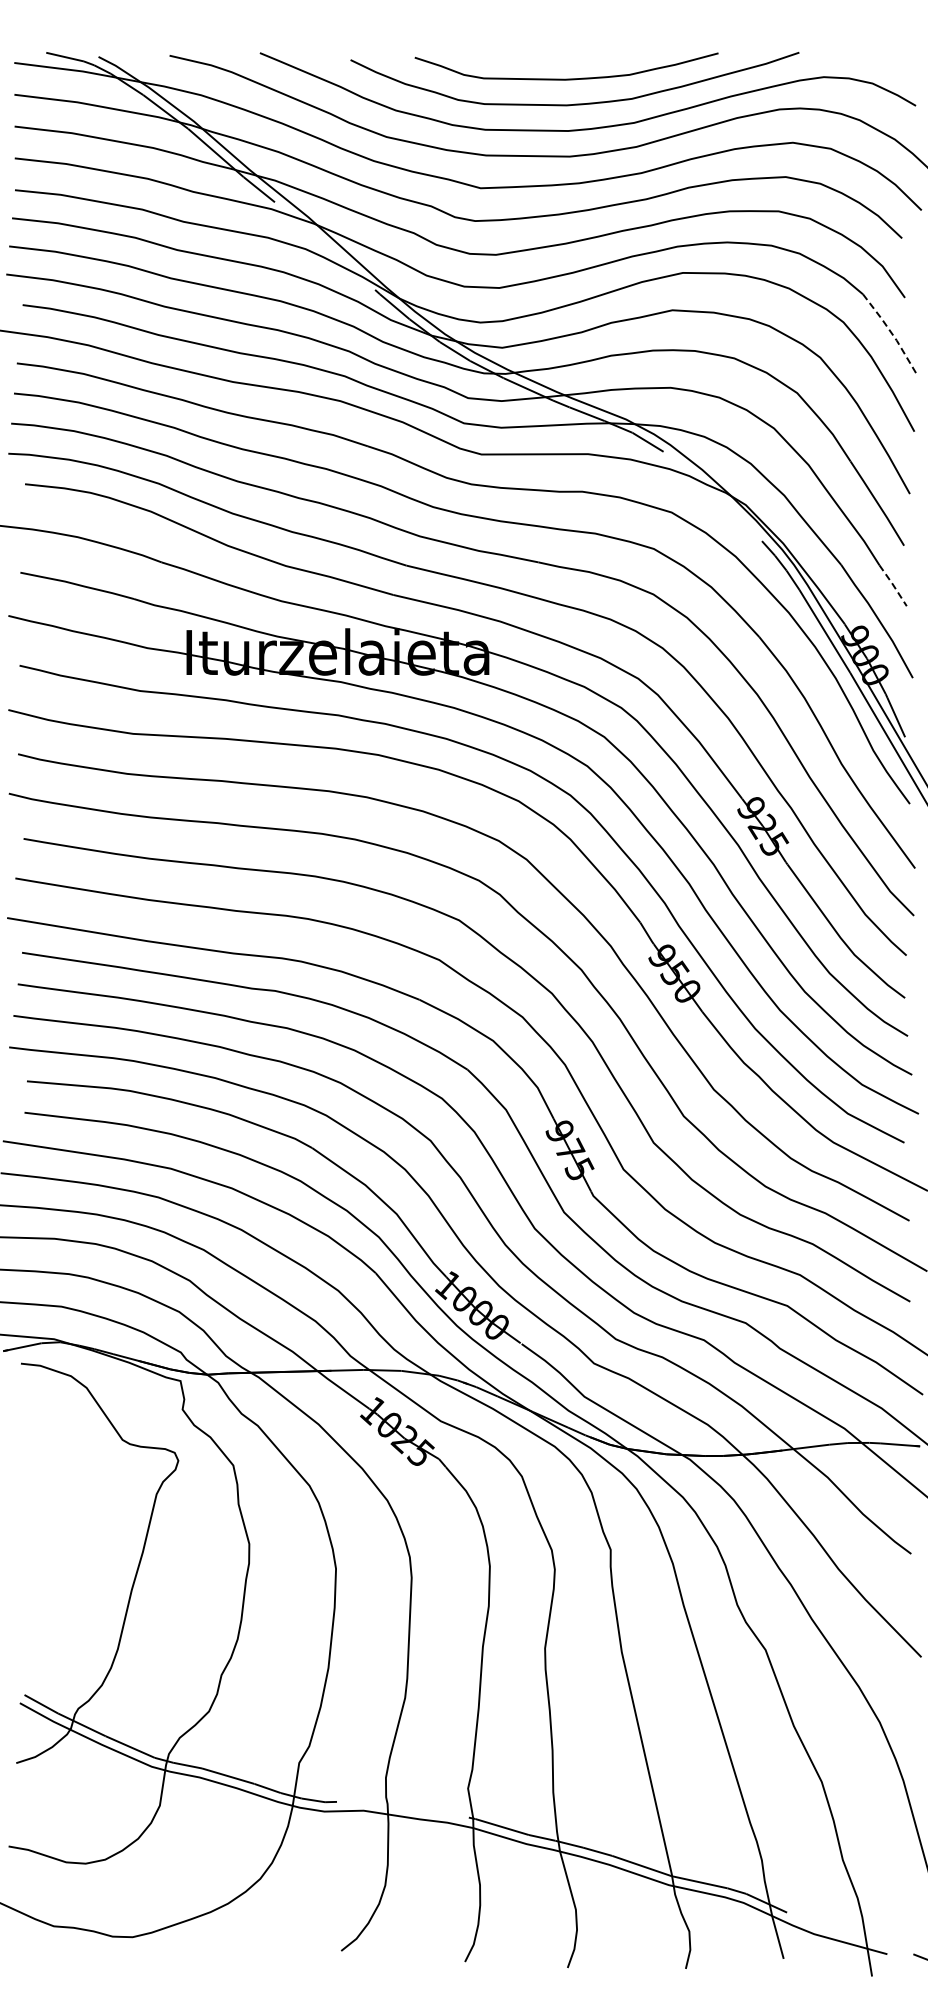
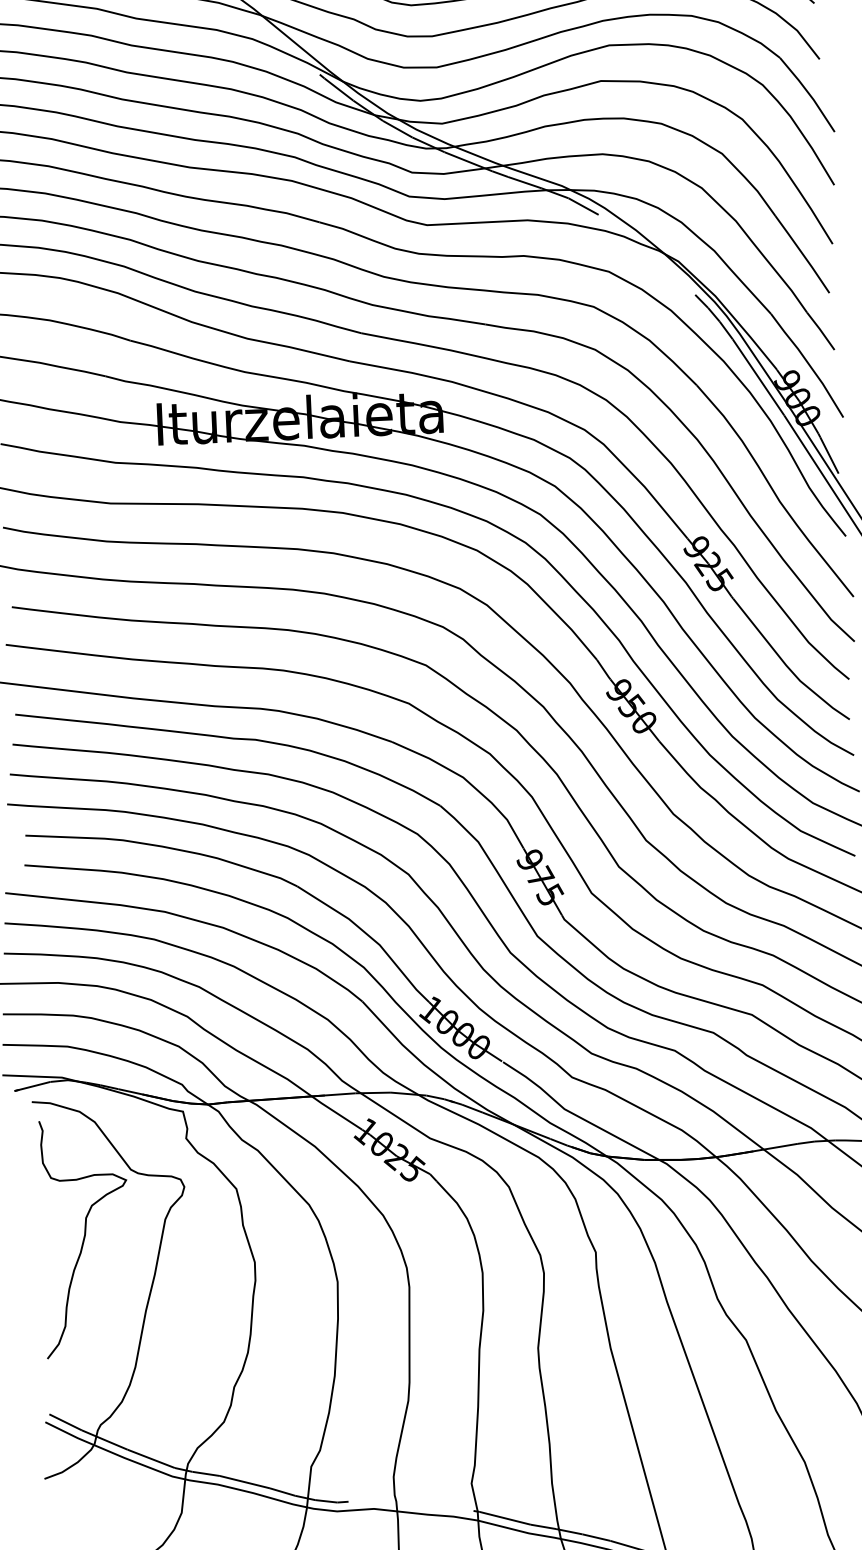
line: (892, 334) -> (809, 94), dashed -> solid
line: (893, 585) -> (821, 331), dashed -> solid
curve: (71, 1509) -> (85, 1237), added

